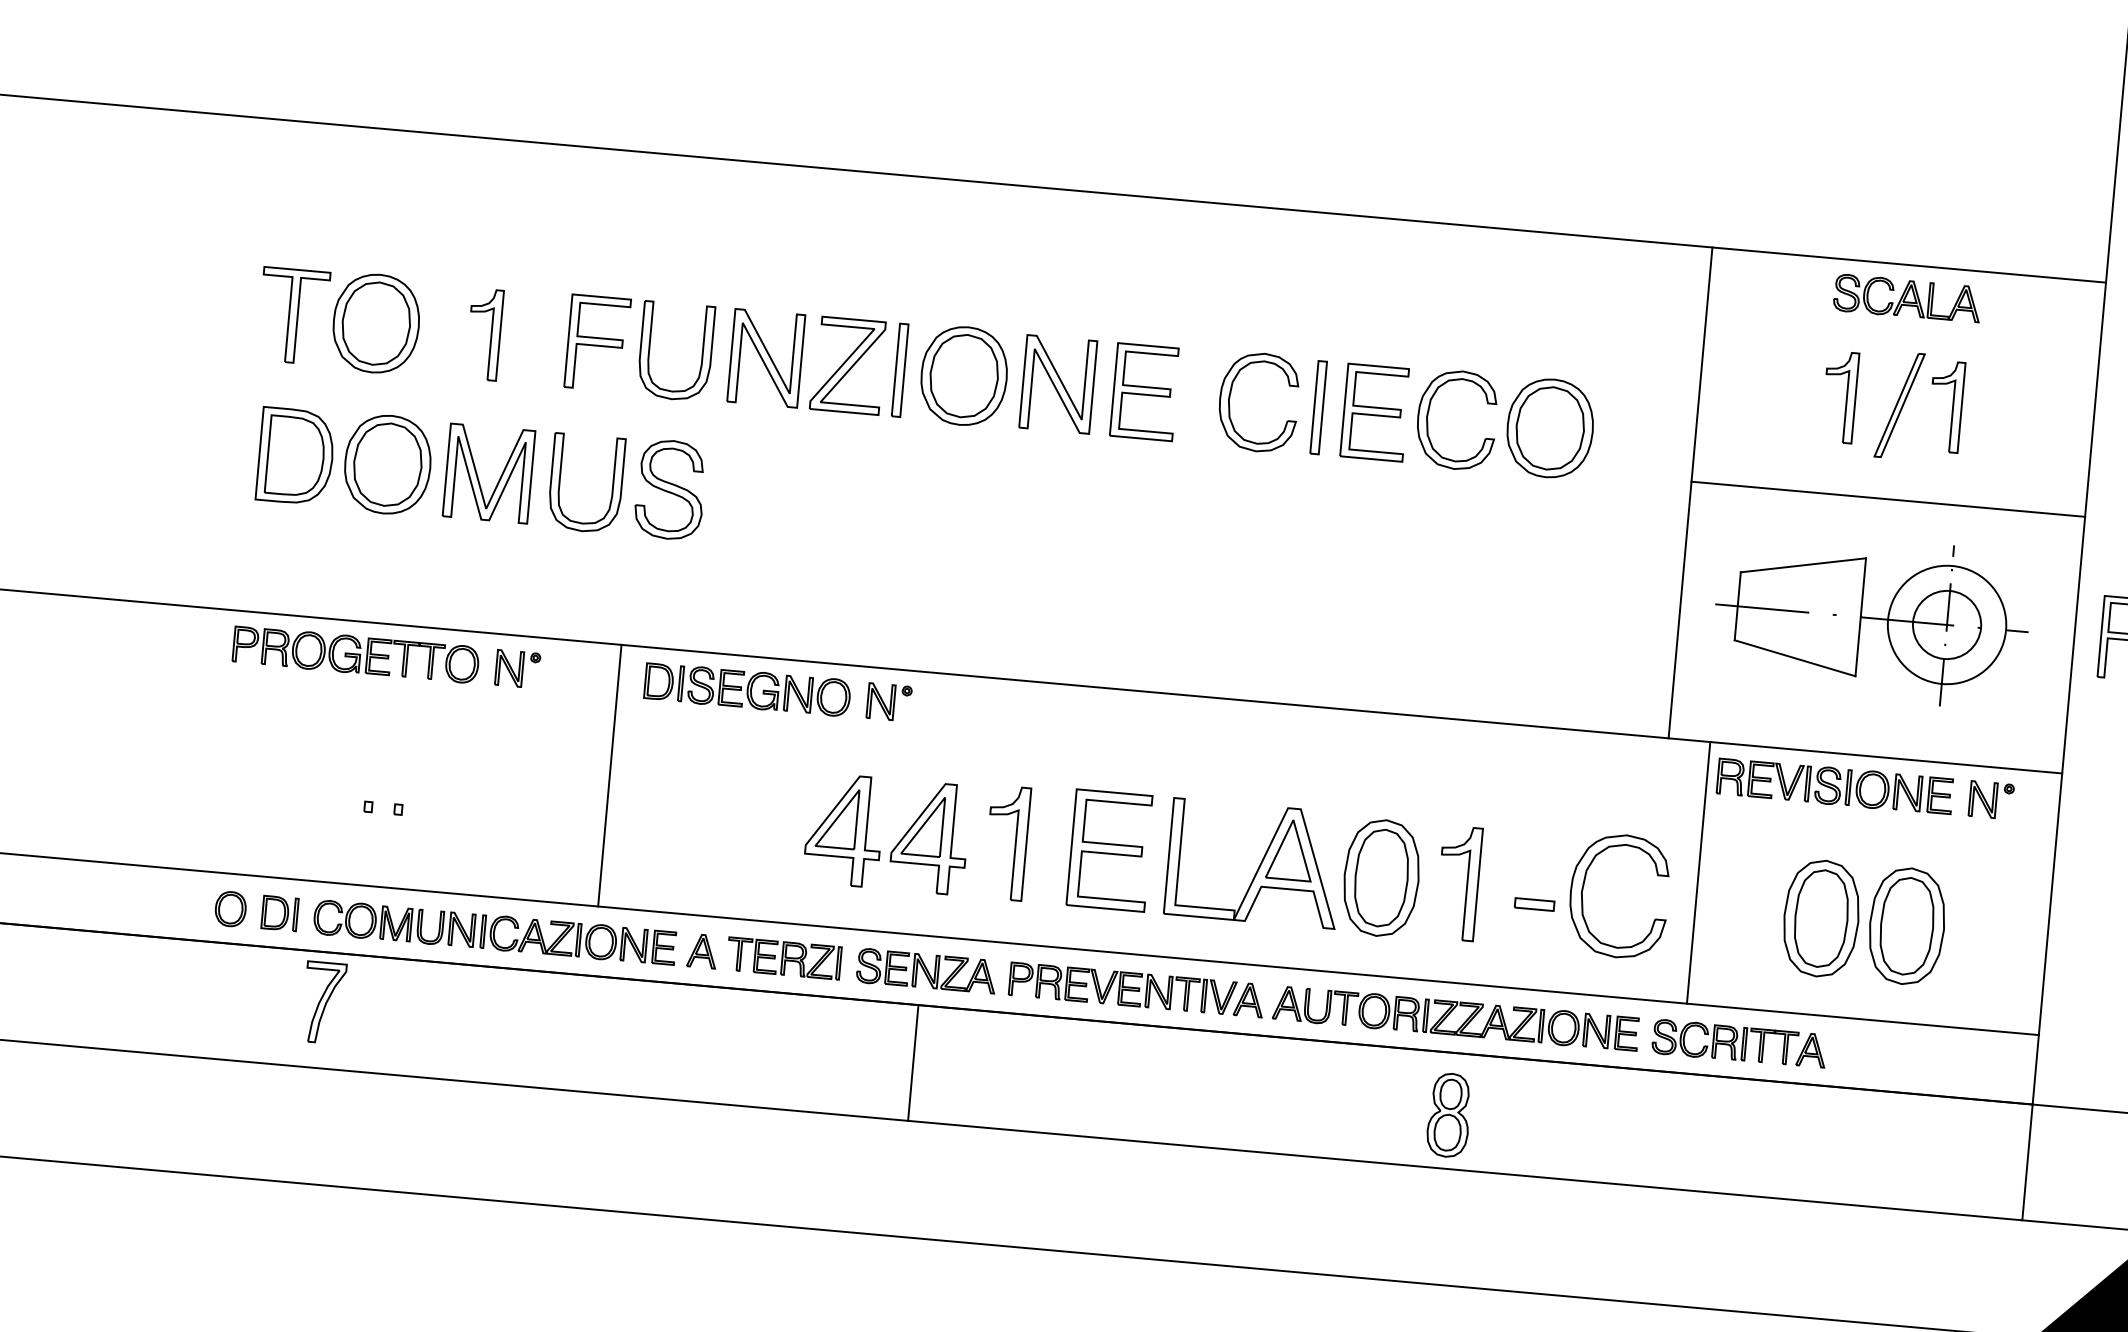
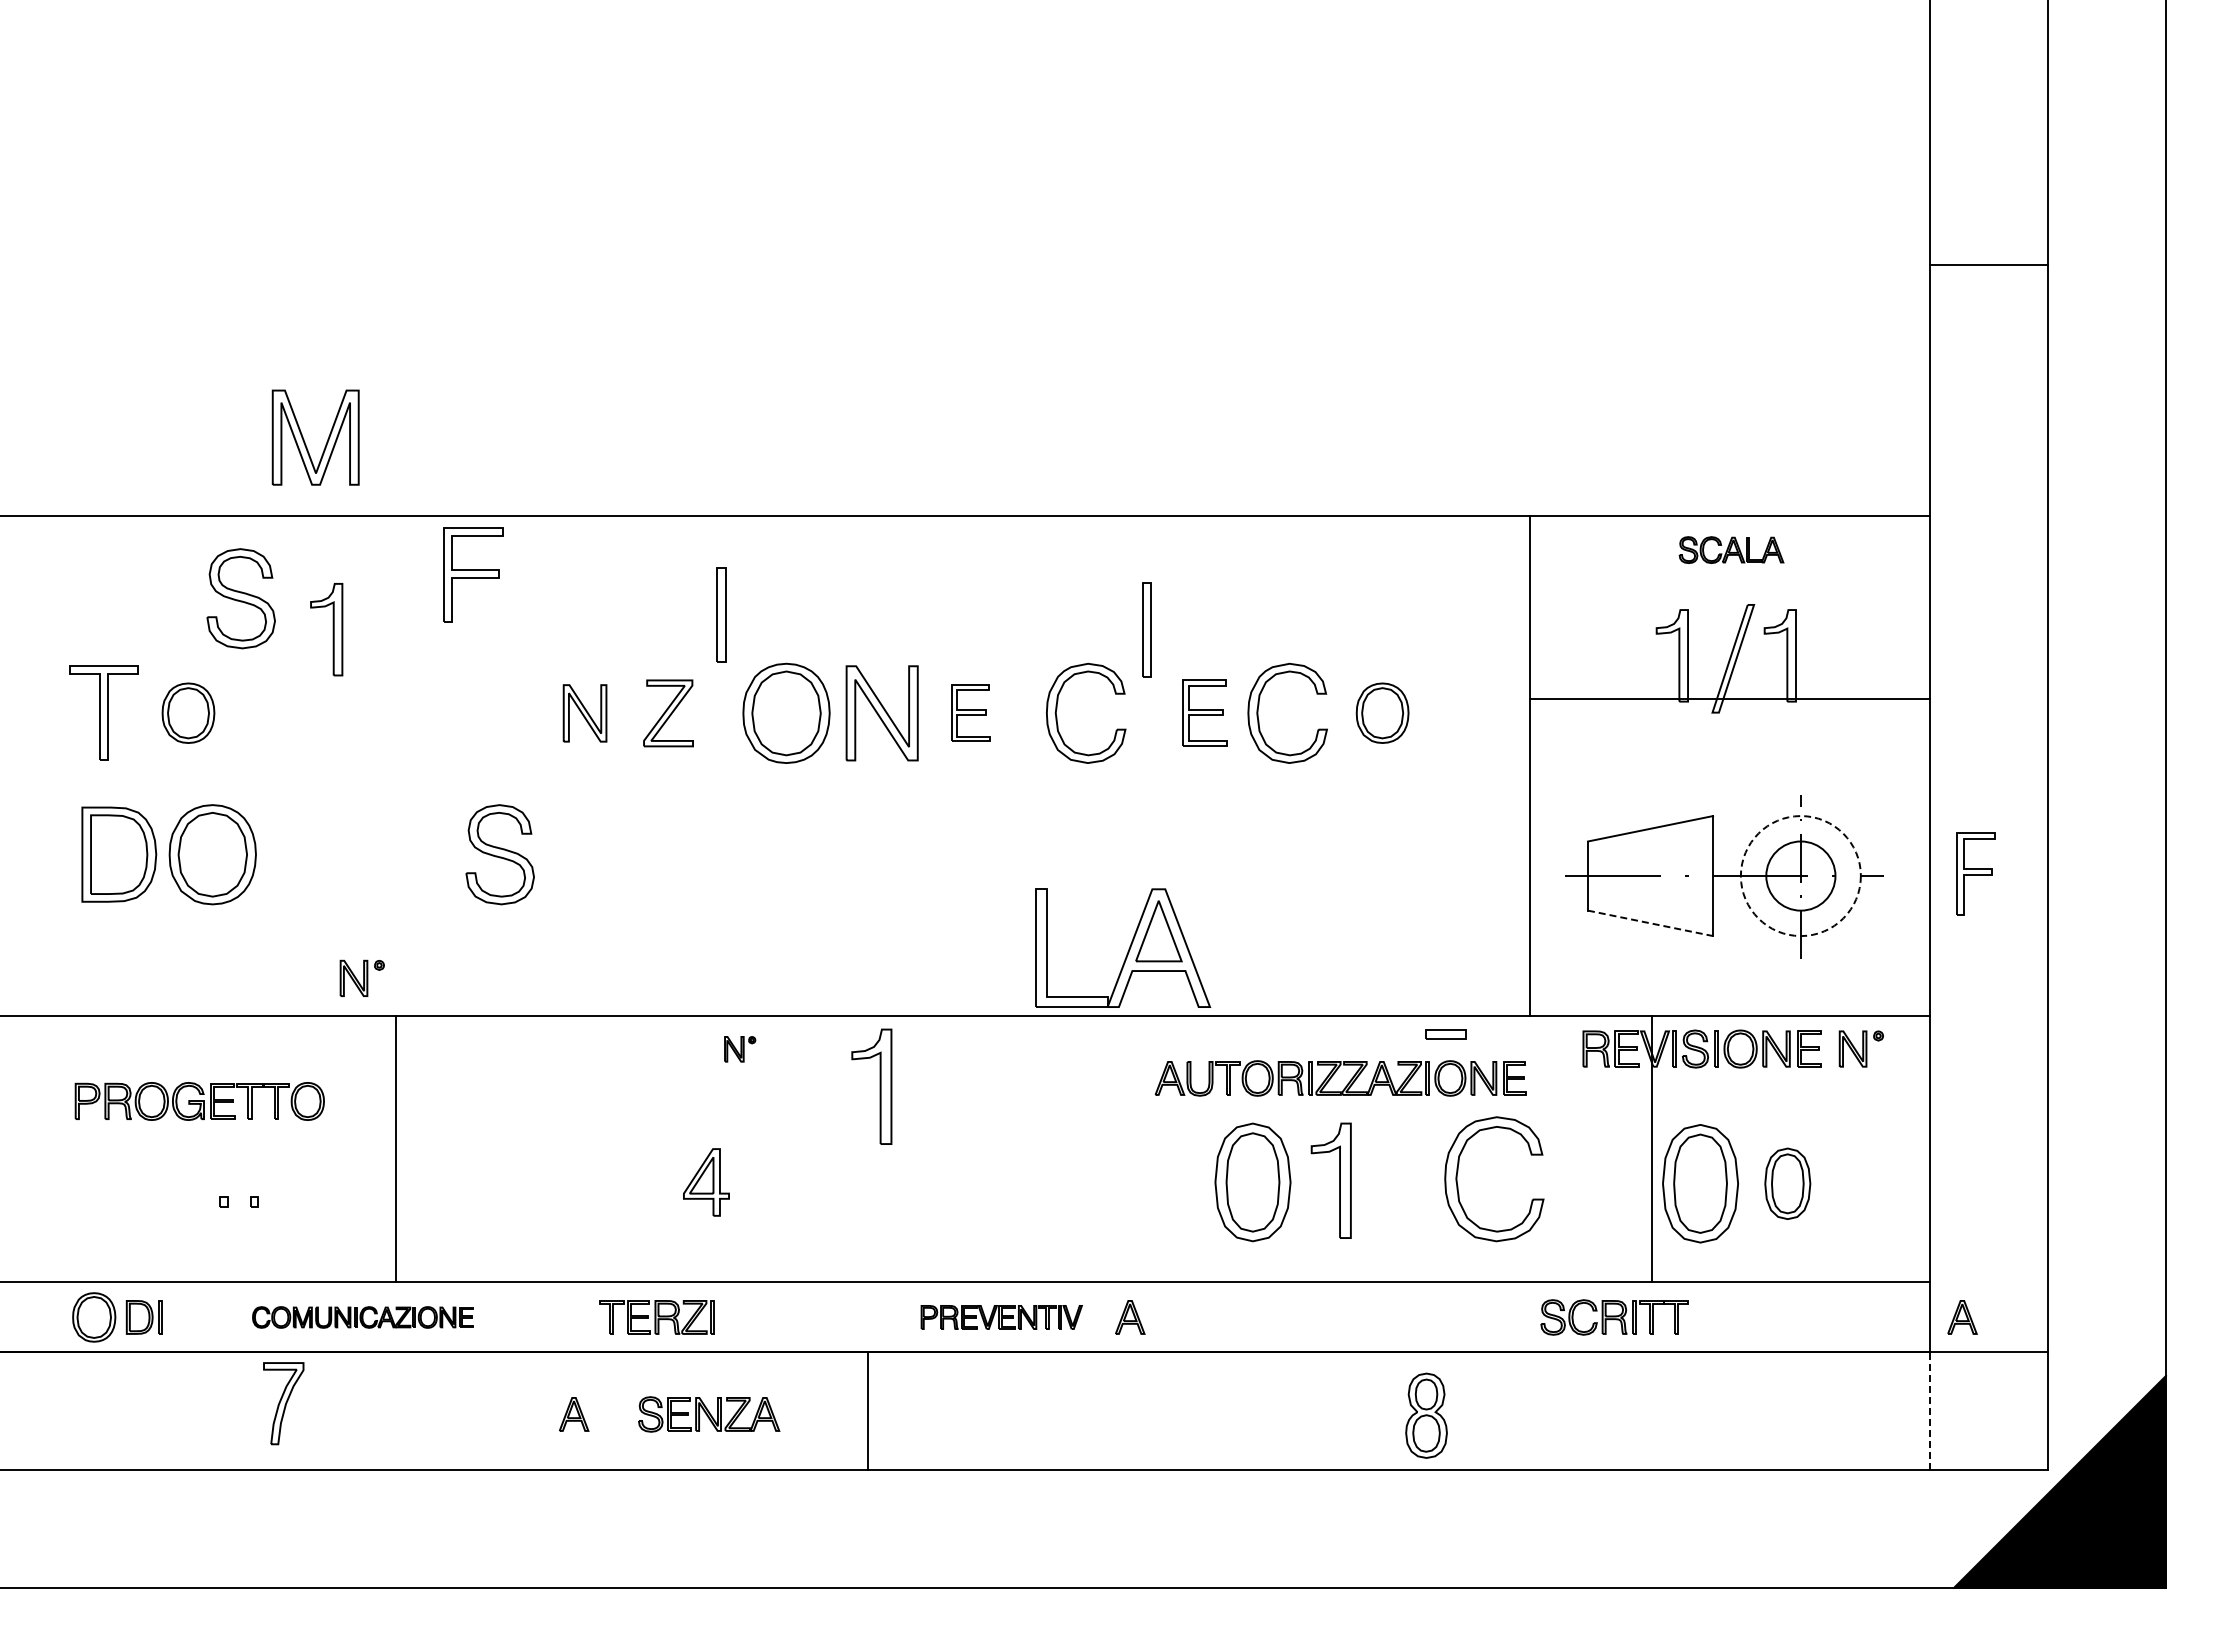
part: (437, 215) -> (240, 598), added
part: (1907, 297) -> (1731, 549), size x0.7
part: (376, 322) -> (188, 712), size x0.6
part: (484, 334) -> (326, 629), moved
part: (597, 342) -> (473, 574), moved
part: (650, 349) -> (467, 714), removed
part: (765, 358) -> (584, 713), size x0.6
part: (848, 365) -> (668, 713), size x0.7
part: (900, 369) -> (721, 614), moved
part: (1145, 391) -> (970, 712), size x0.6
part: (1318, 406) -> (1146, 629), moved
part: (1375, 411) -> (1204, 712), size x0.7
part: (1550, 427) -> (1382, 712), size x0.6
part: (477, 474) -> (304, 439), moved
part: (560, 480) -> (388, 855), removed
line: (1888, 499) -> (1730, 699), moved
circle: (1946, 625) -> (1800, 876), solid -> dashed
part: (355, 654) -> (199, 1101), moved
line: (1795, 658) -> (1650, 923), solid -> dashed
part: (517, 668) -> (361, 977), moved
part: (746, 689) -> (595, 1049), removed
part: (888, 701) -> (739, 1048), size x0.7
line: (609, 775) -> (395, 1148), moved
part: (844, 830) -> (706, 1182), size x0.6
part: (929, 837) -> (793, 1182), removed
part: (1014, 843) -> (879, 1086), moved
part: (1110, 849) -> (976, 1178), removed
part: (1254, 862) -> (1123, 947), moved
line: (1698, 872) -> (1652, 1148), moved
part: (1534, 904) -> (1445, 1034), moved
part: (230, 909) -> (94, 1317), size x1.4
part: (1906, 926) -> (1787, 1183), size x0.6
part: (494, 932) -> (362, 1317), size x0.6
part: (702, 951) -> (574, 1414), moved
part: (926, 971) -> (709, 1414), moved
part: (1122, 988) -> (1001, 1317), size x0.7
part: (323, 1002) -> (283, 1403), moved
part: (1451, 1013) -> (1335, 1073), moved
part: (1811, 1050) -> (1962, 1317), moved
line: (912, 1063) -> (867, 1411), moved
part: (1449, 1115) -> (1426, 1415), moved
line: (2027, 1162) -> (1930, 1411), solid -> dashed

